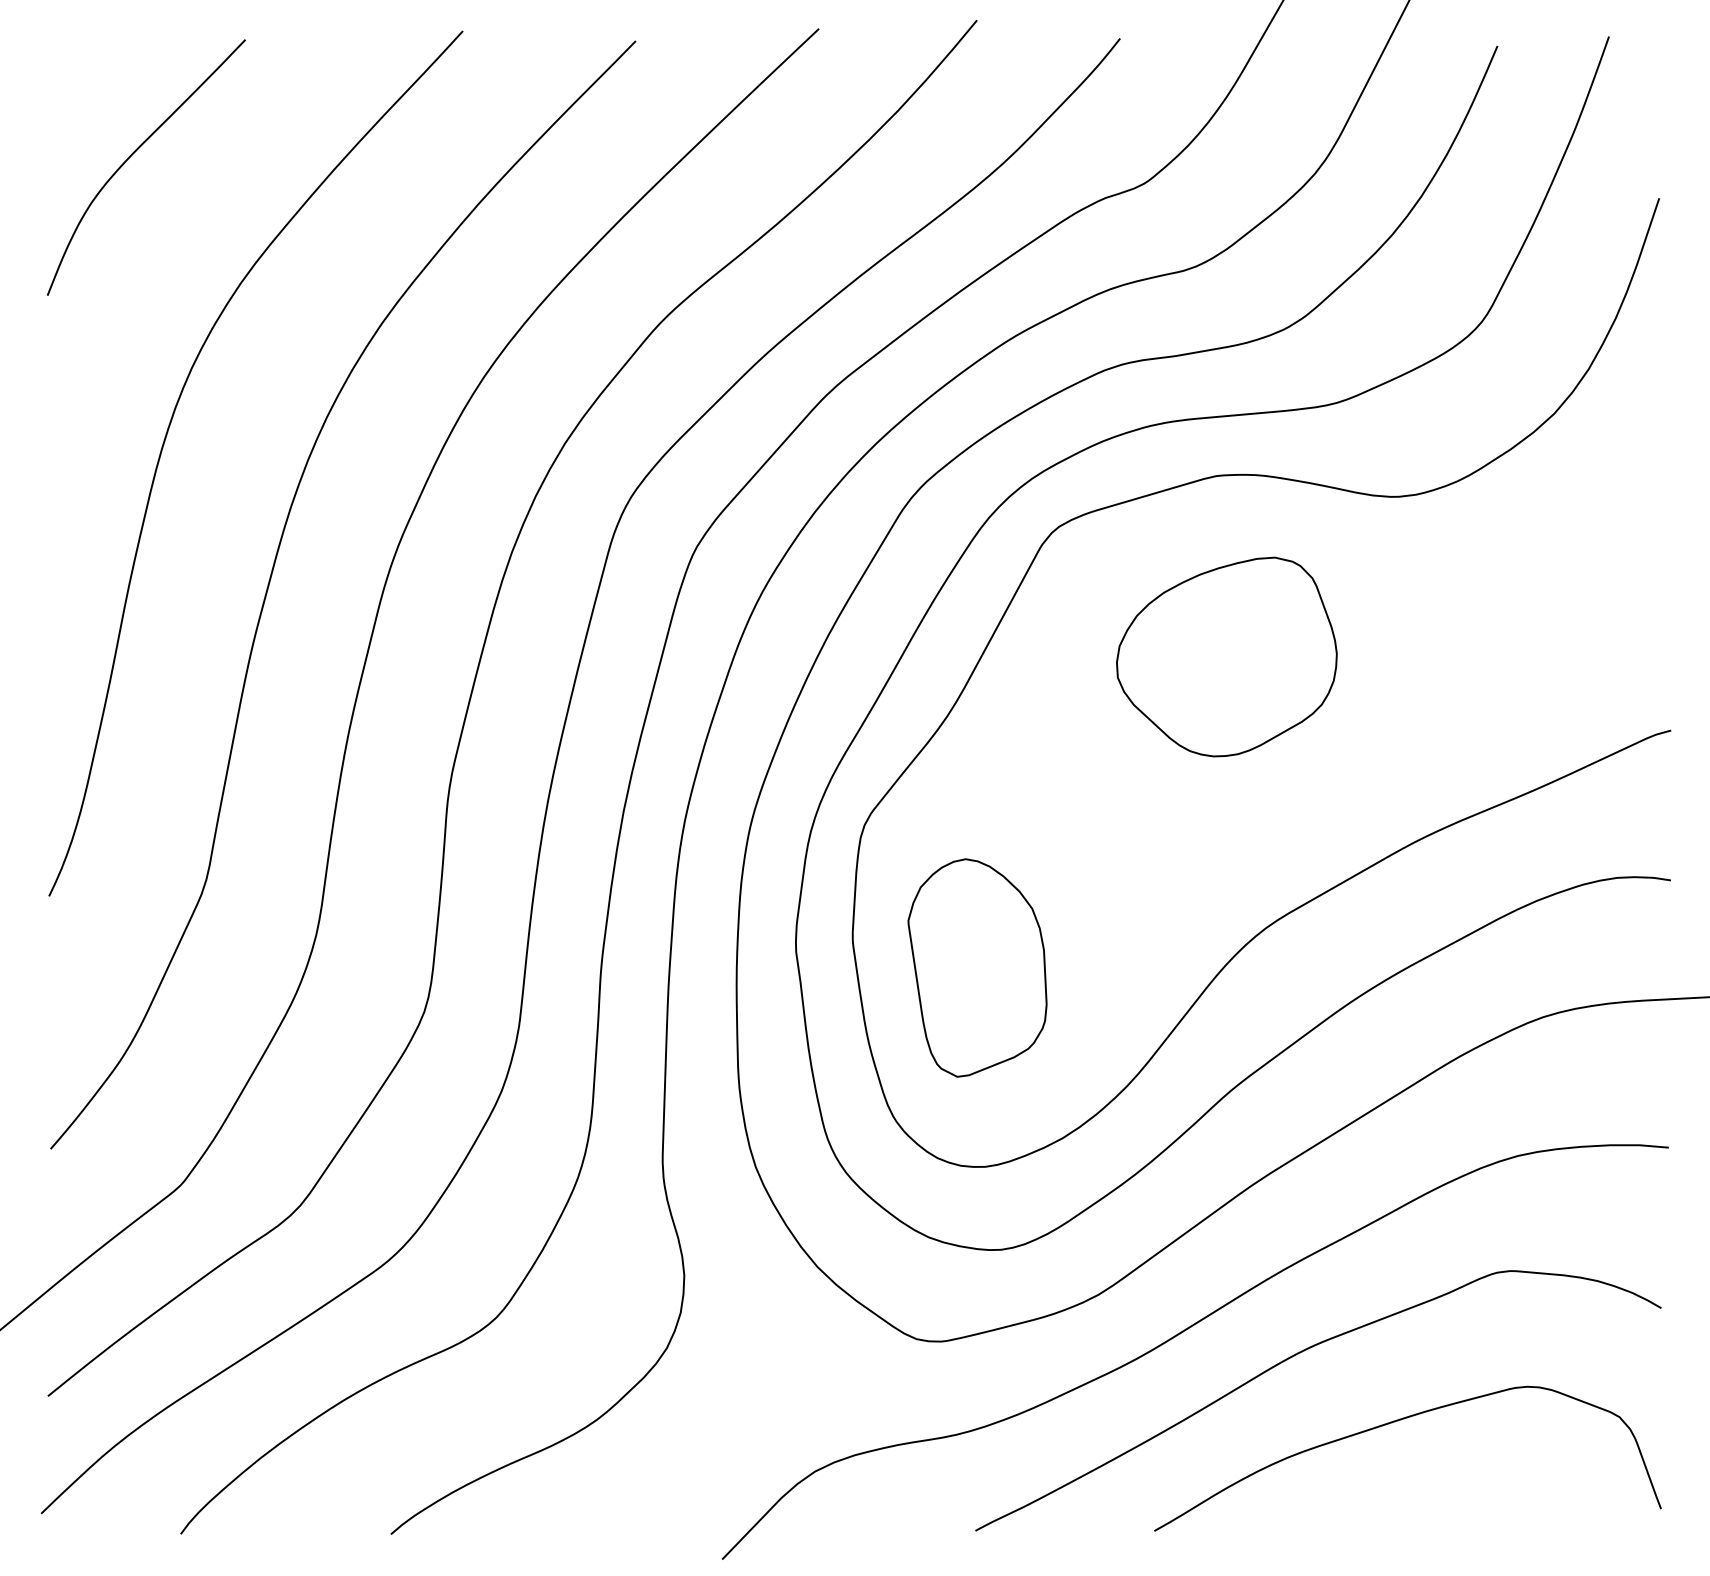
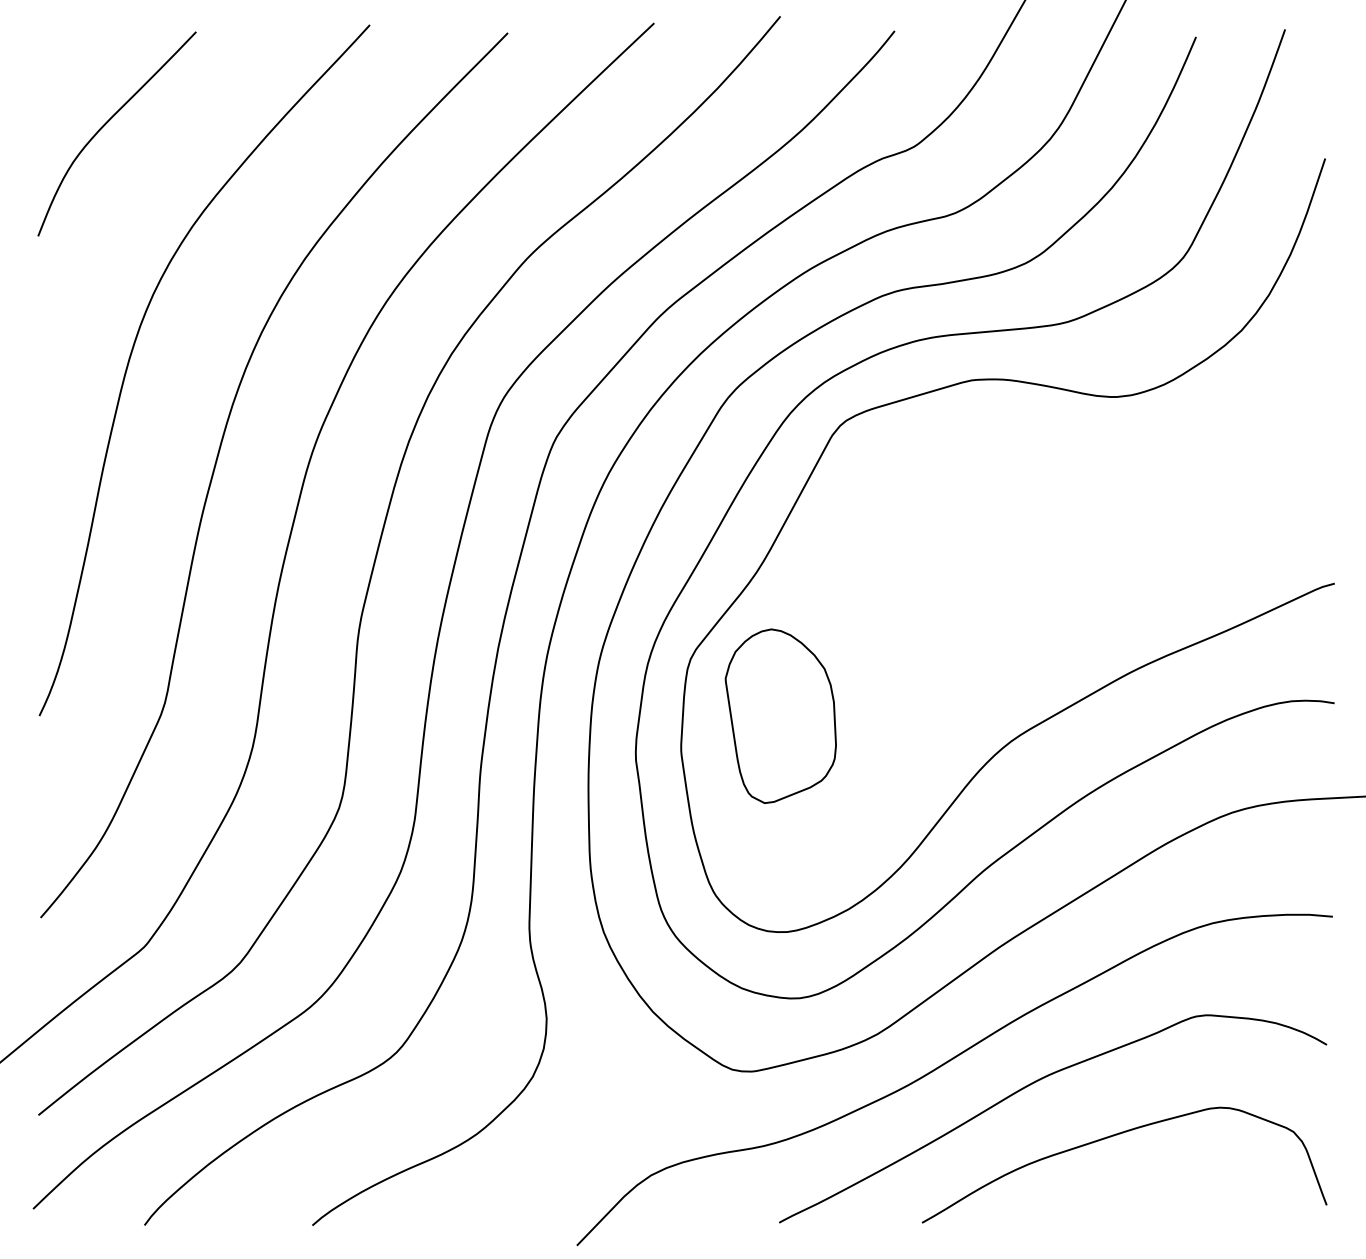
part: (1226, 656) -> (979, 524), removed
part: (977, 967) -> (780, 715), moved

